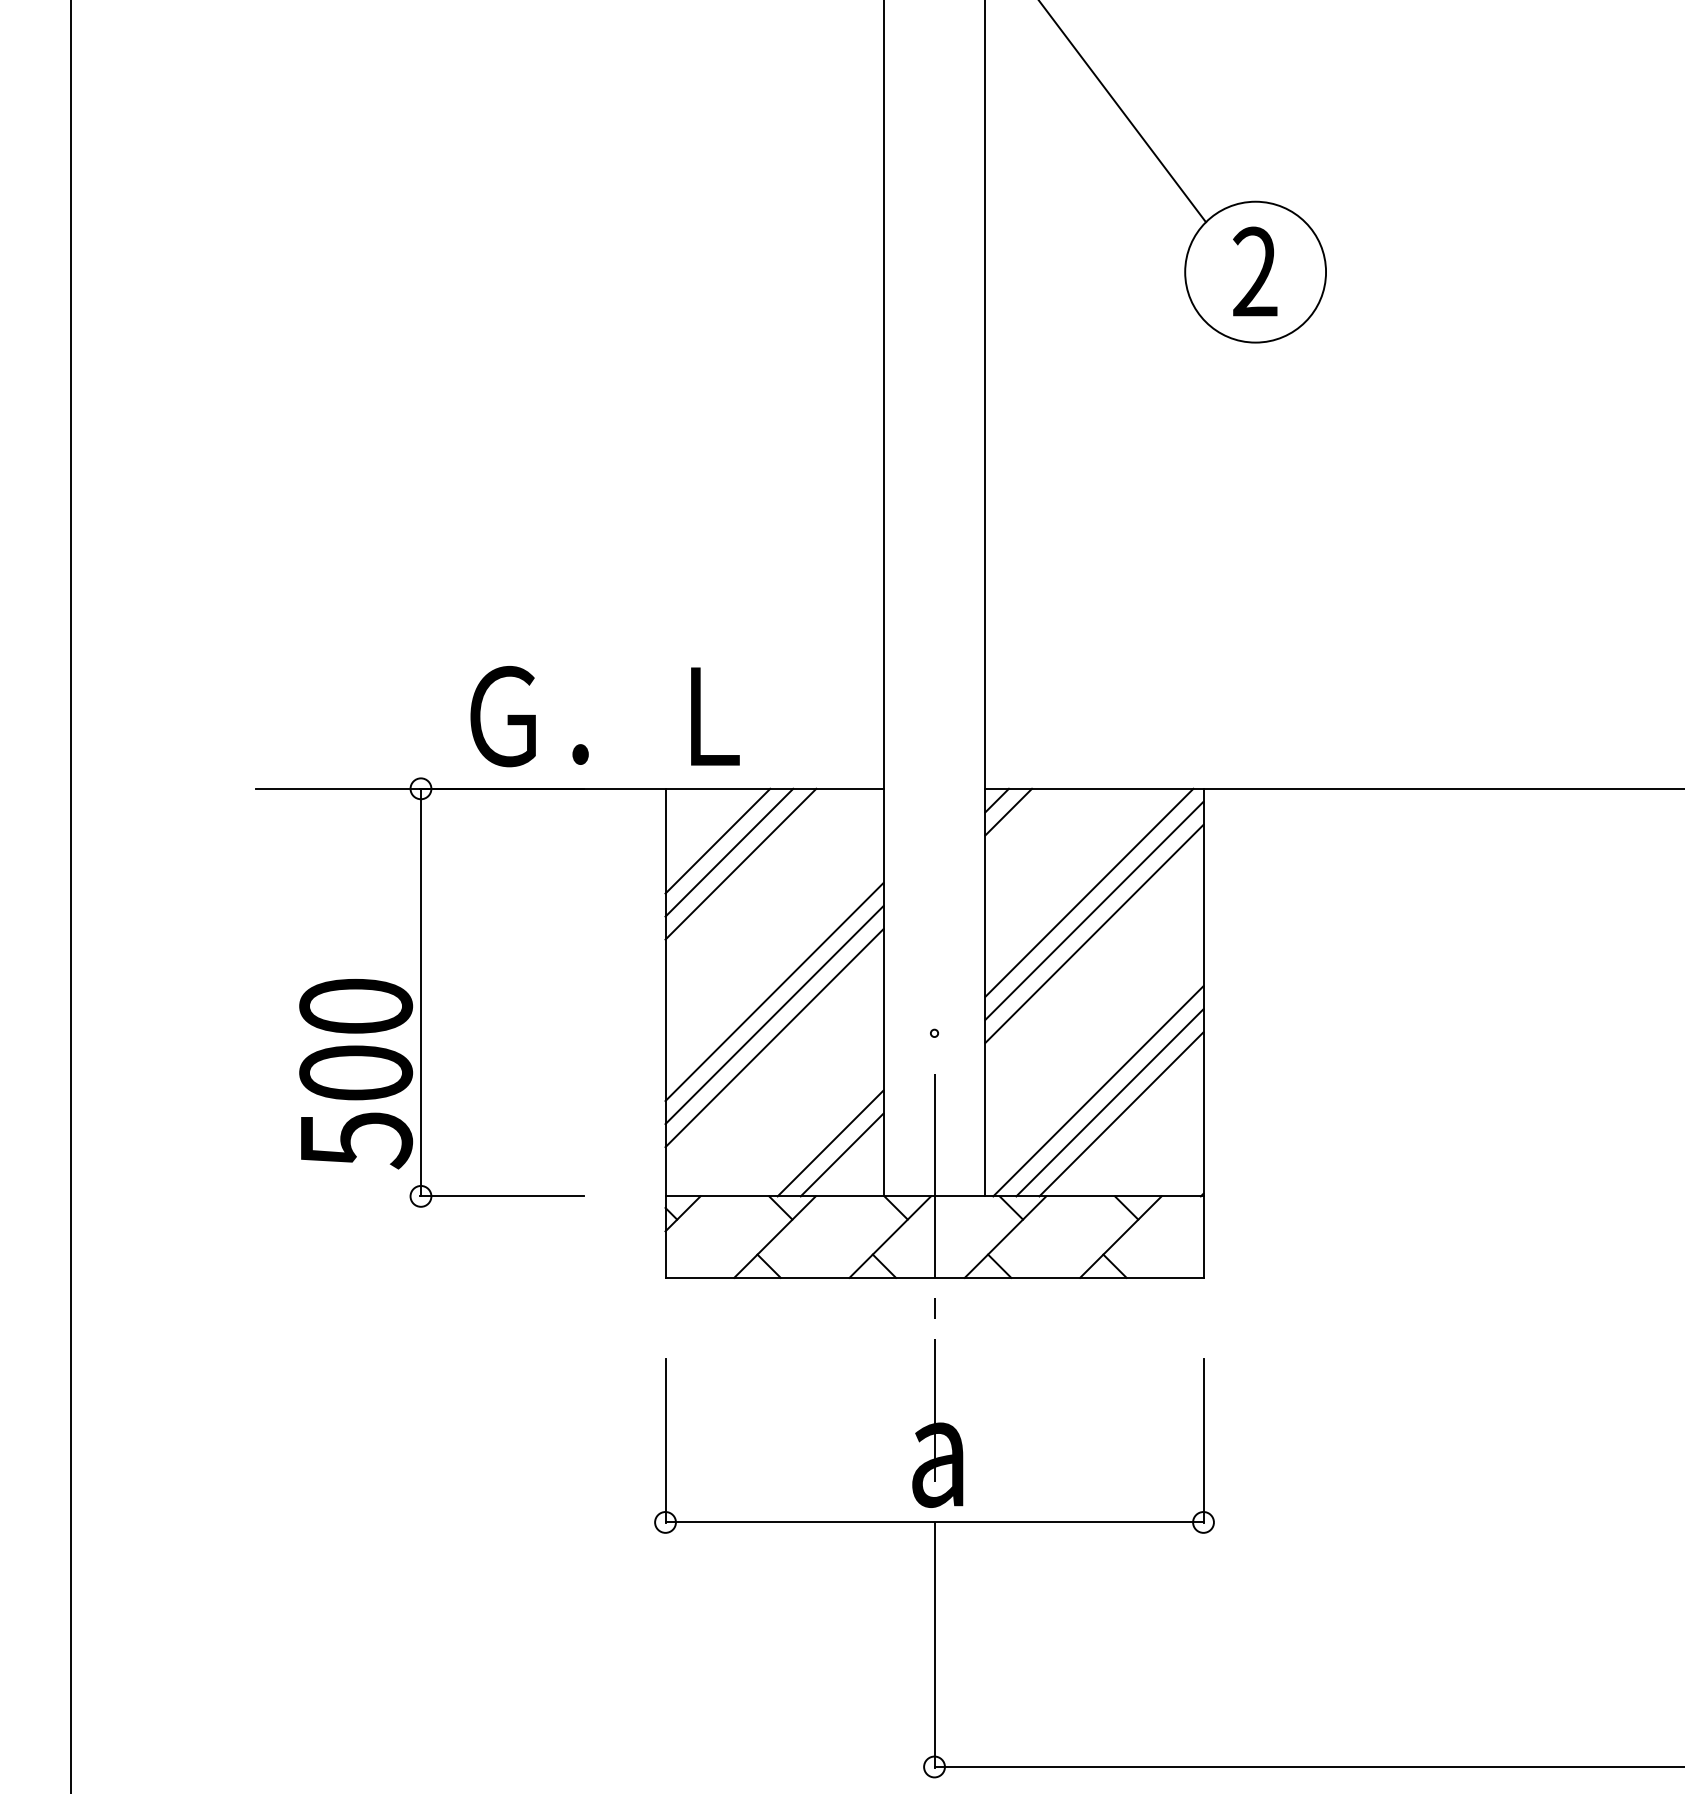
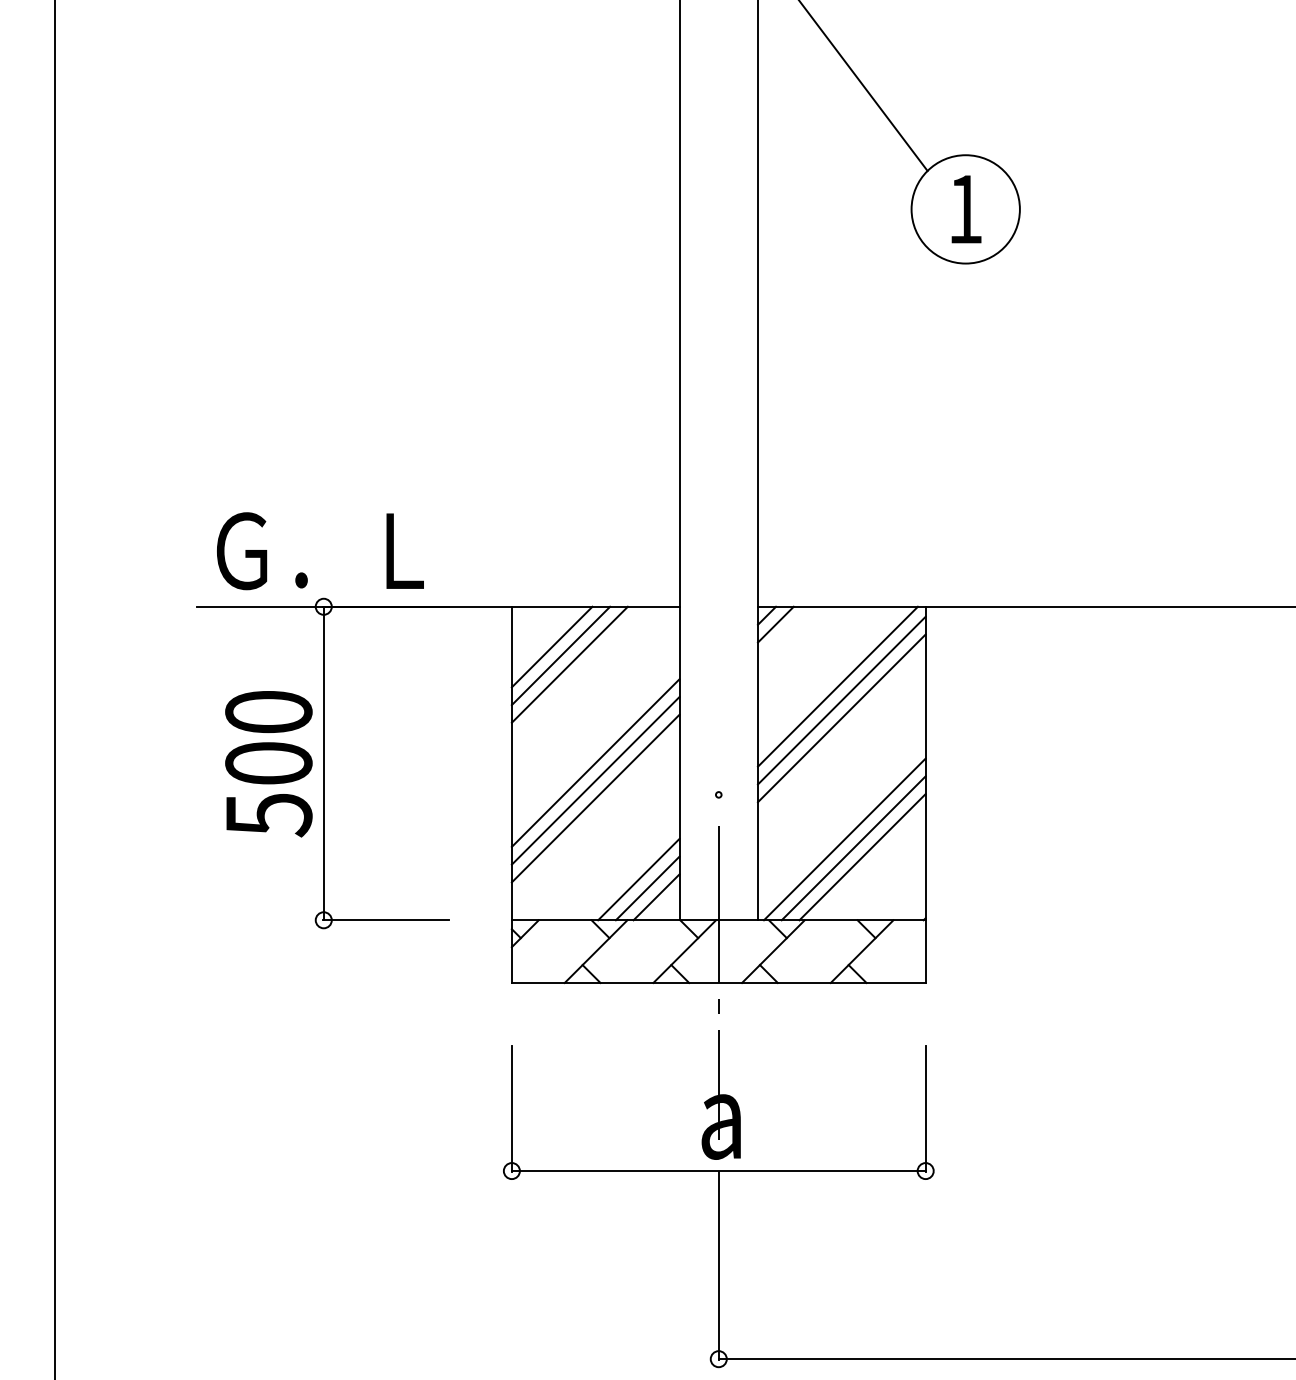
text: (1255, 271) -> (965, 208), 2 -> 1
text: (605, 716) -> (320, 551), moved
text: (355, 1074) -> (268, 764), moved
line: (853, 1166) -> (656, 897), added

